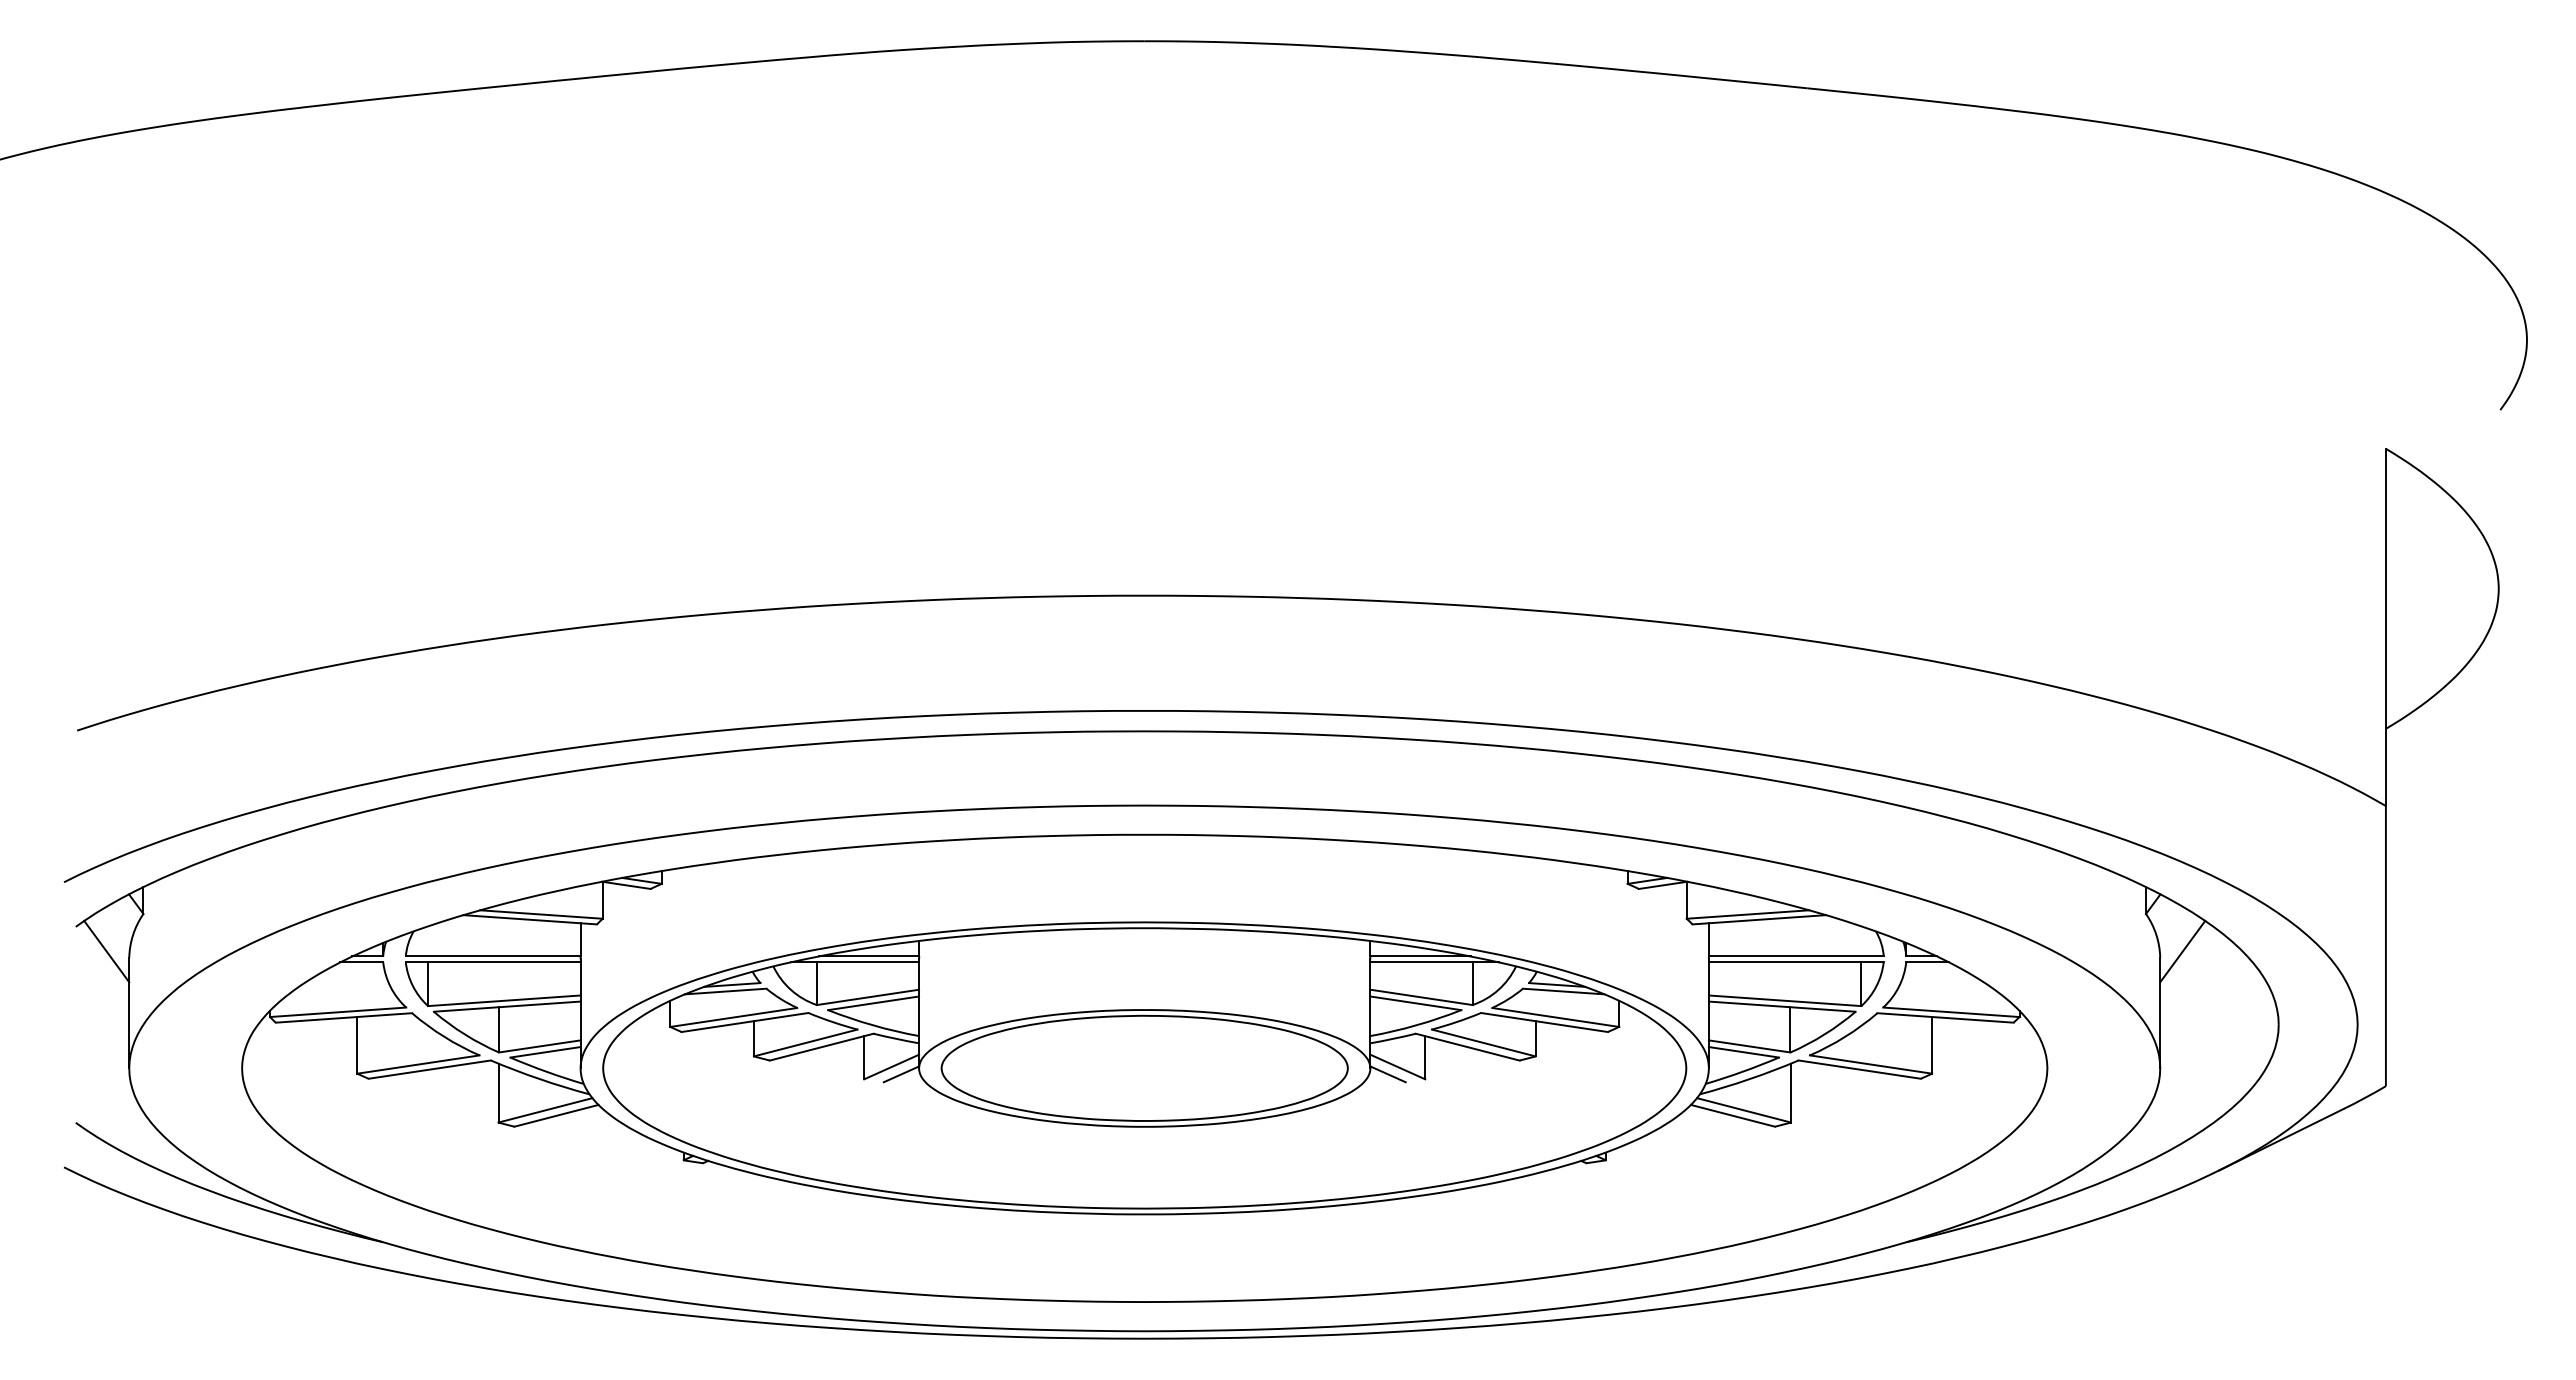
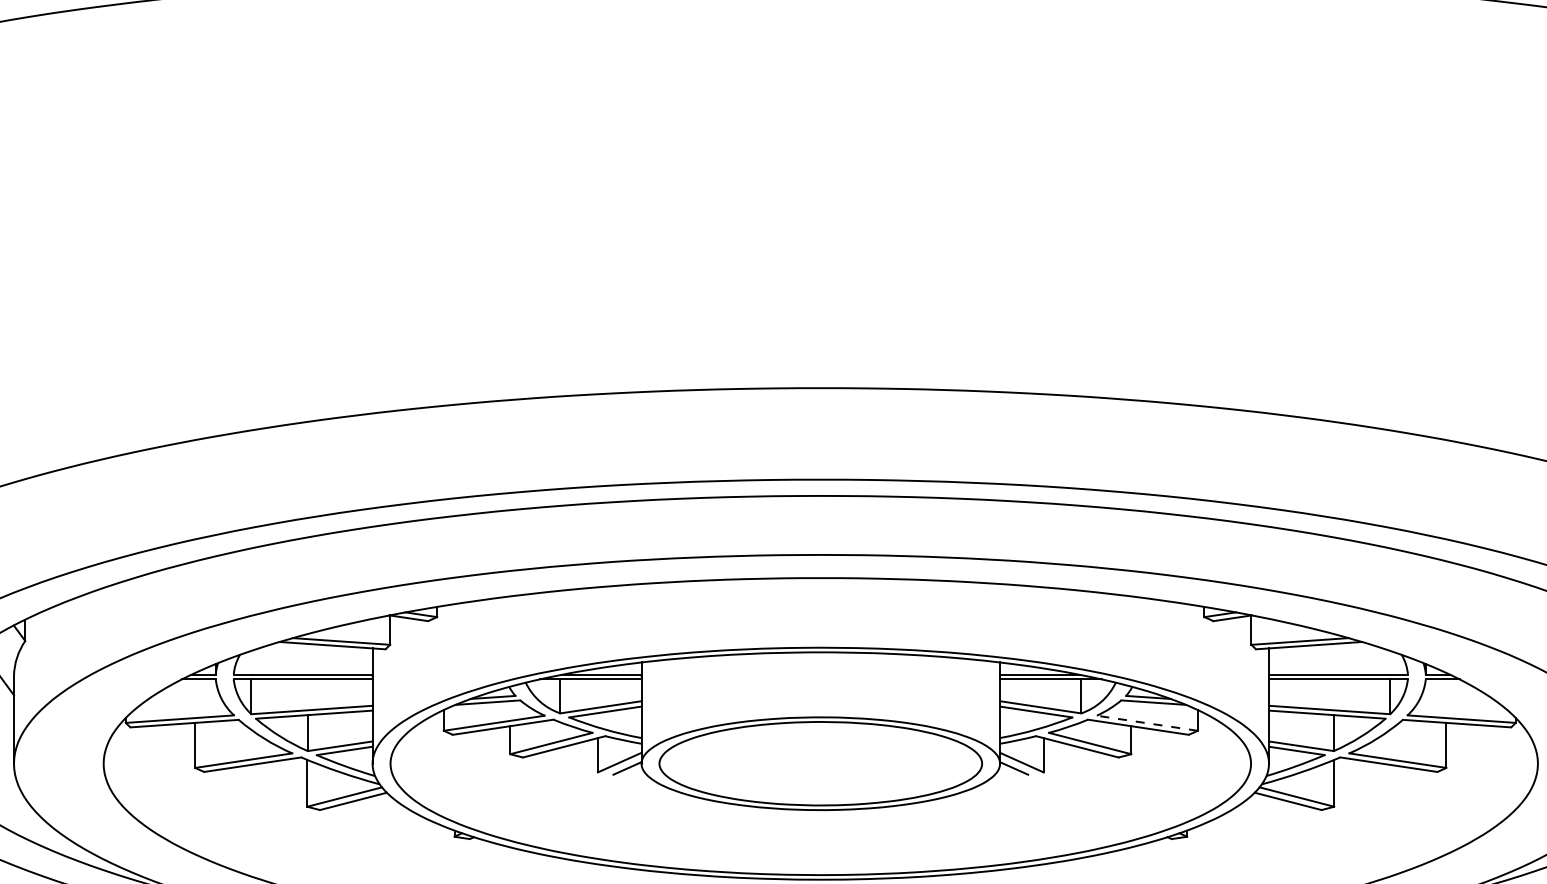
line: (1555, 1017) -> (1147, 723), solid -> dashed

